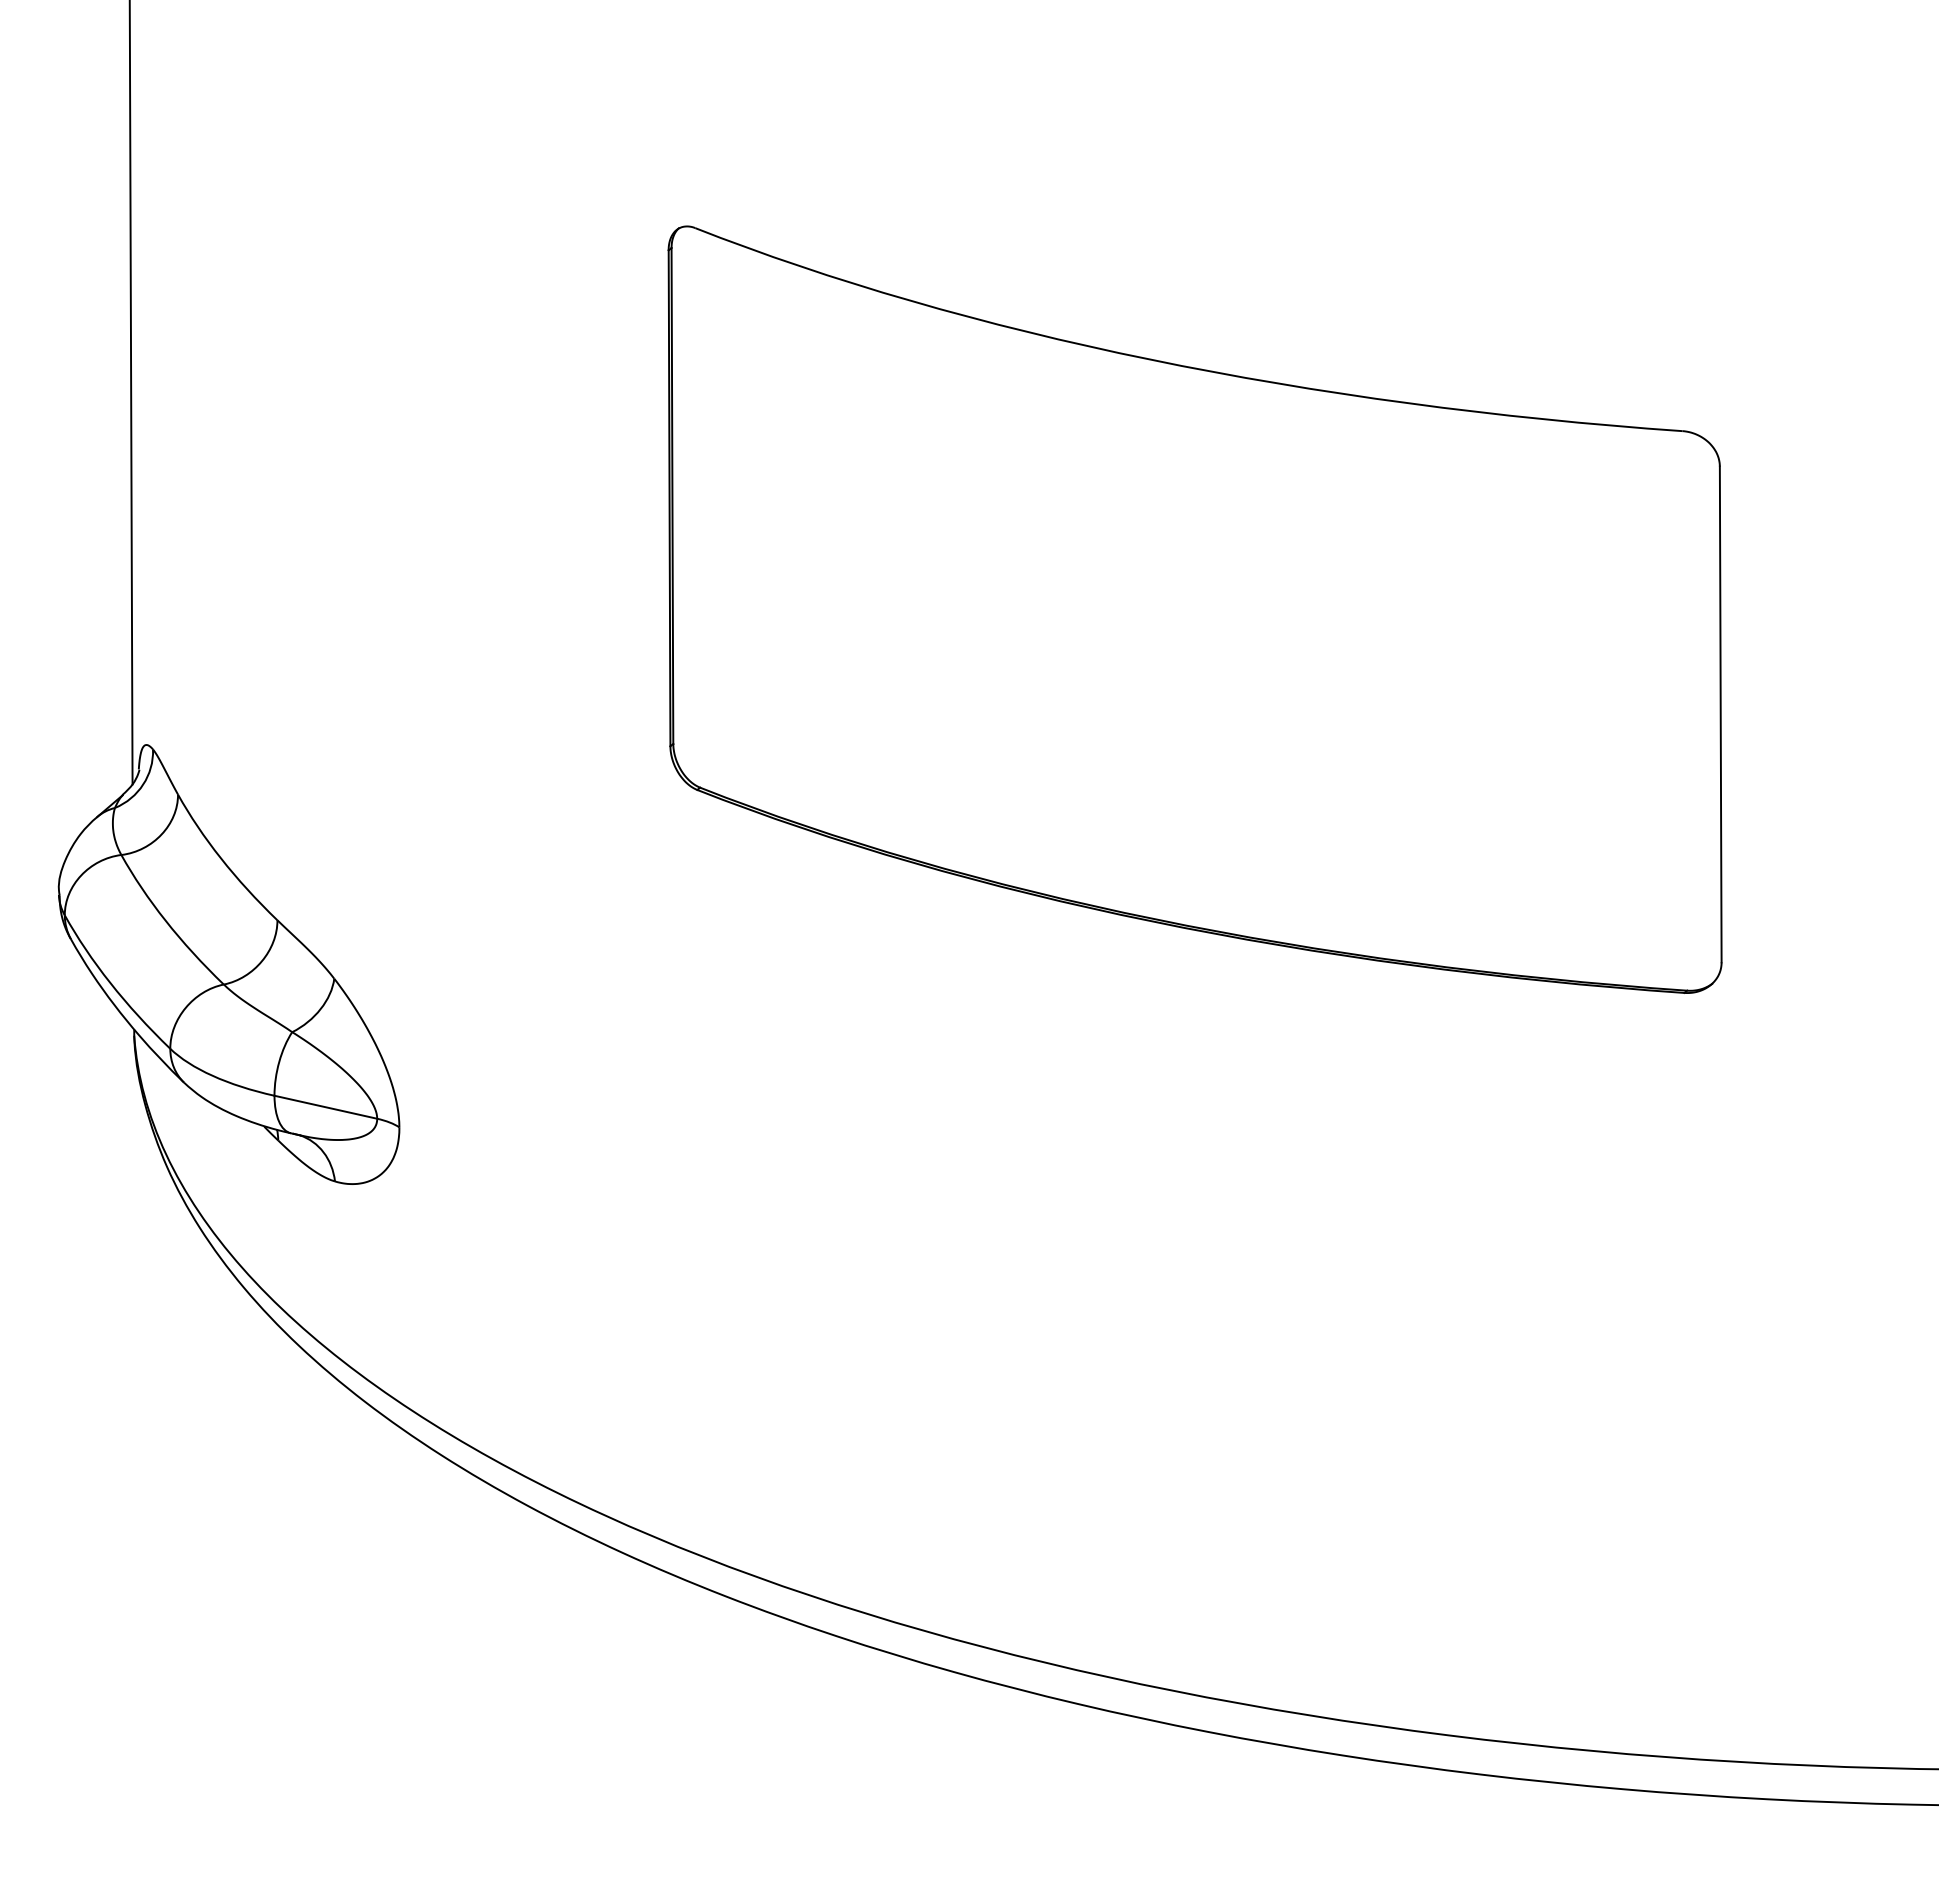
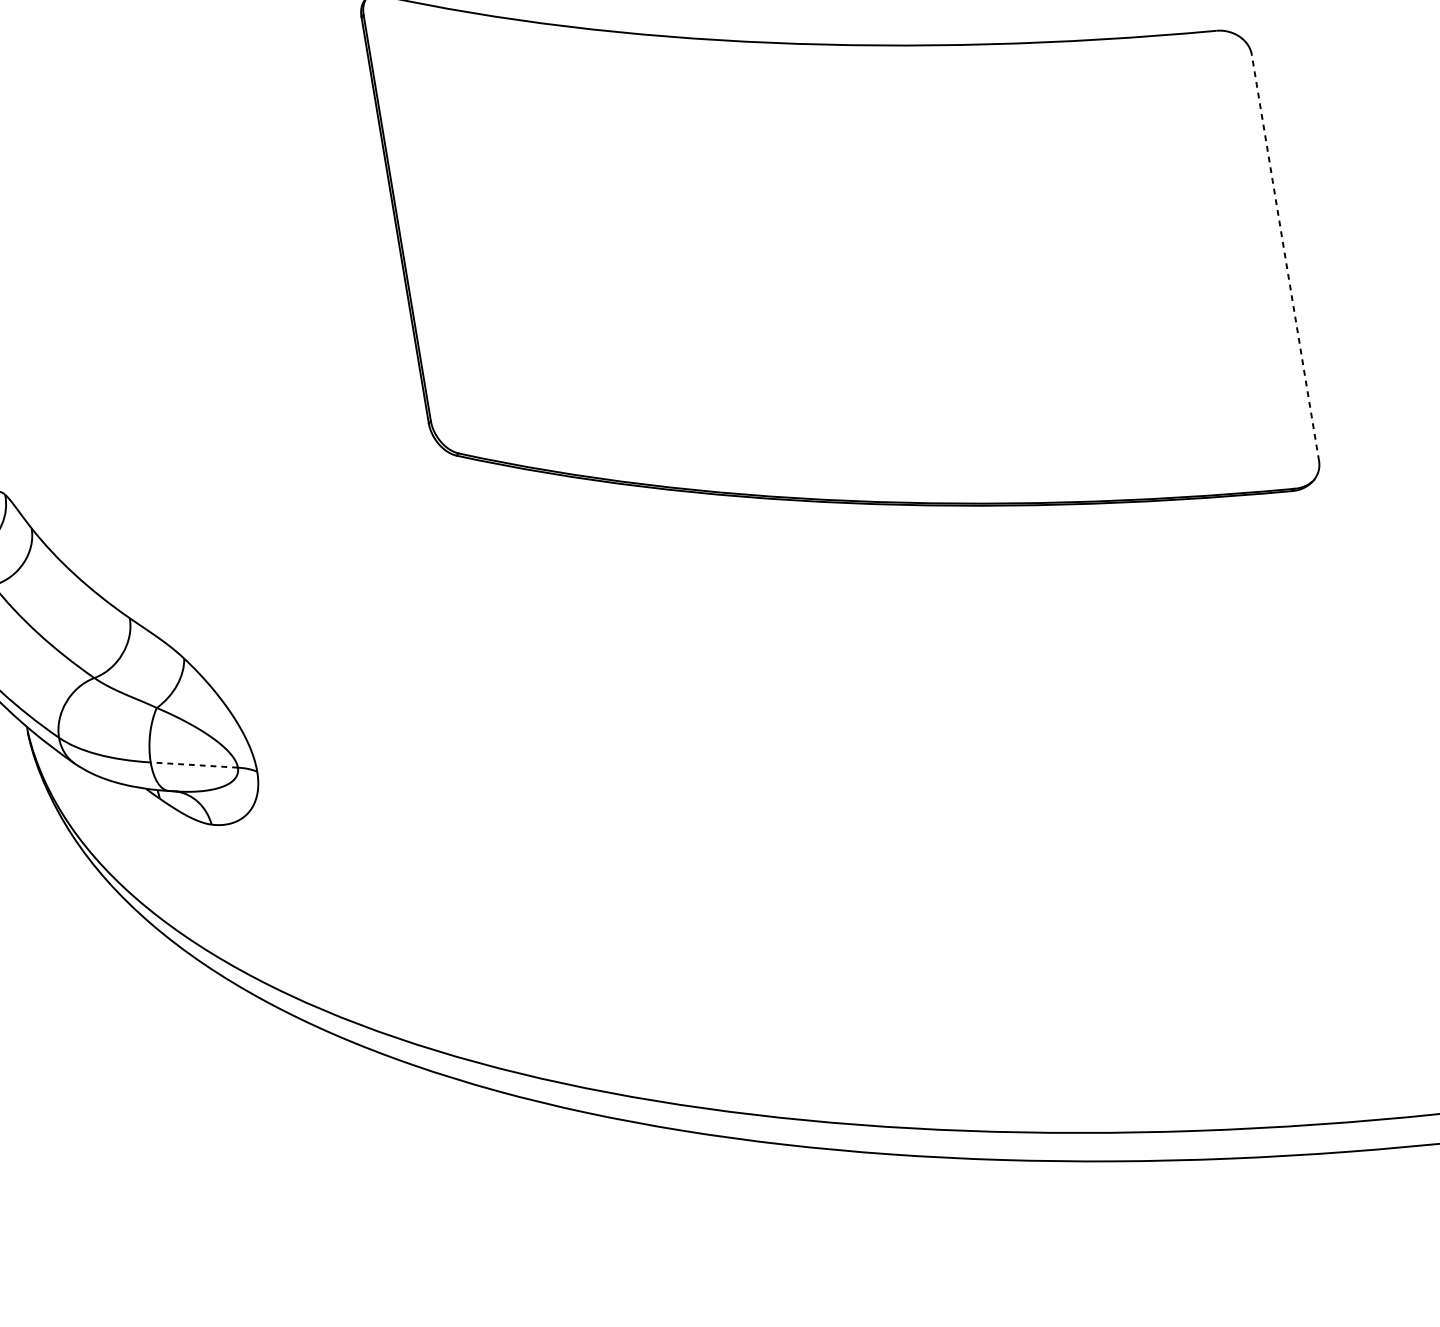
line: (1720, 714) -> (1285, 258), solid -> dashed
line: (325, 1107) -> (194, 765), solid -> dashed

